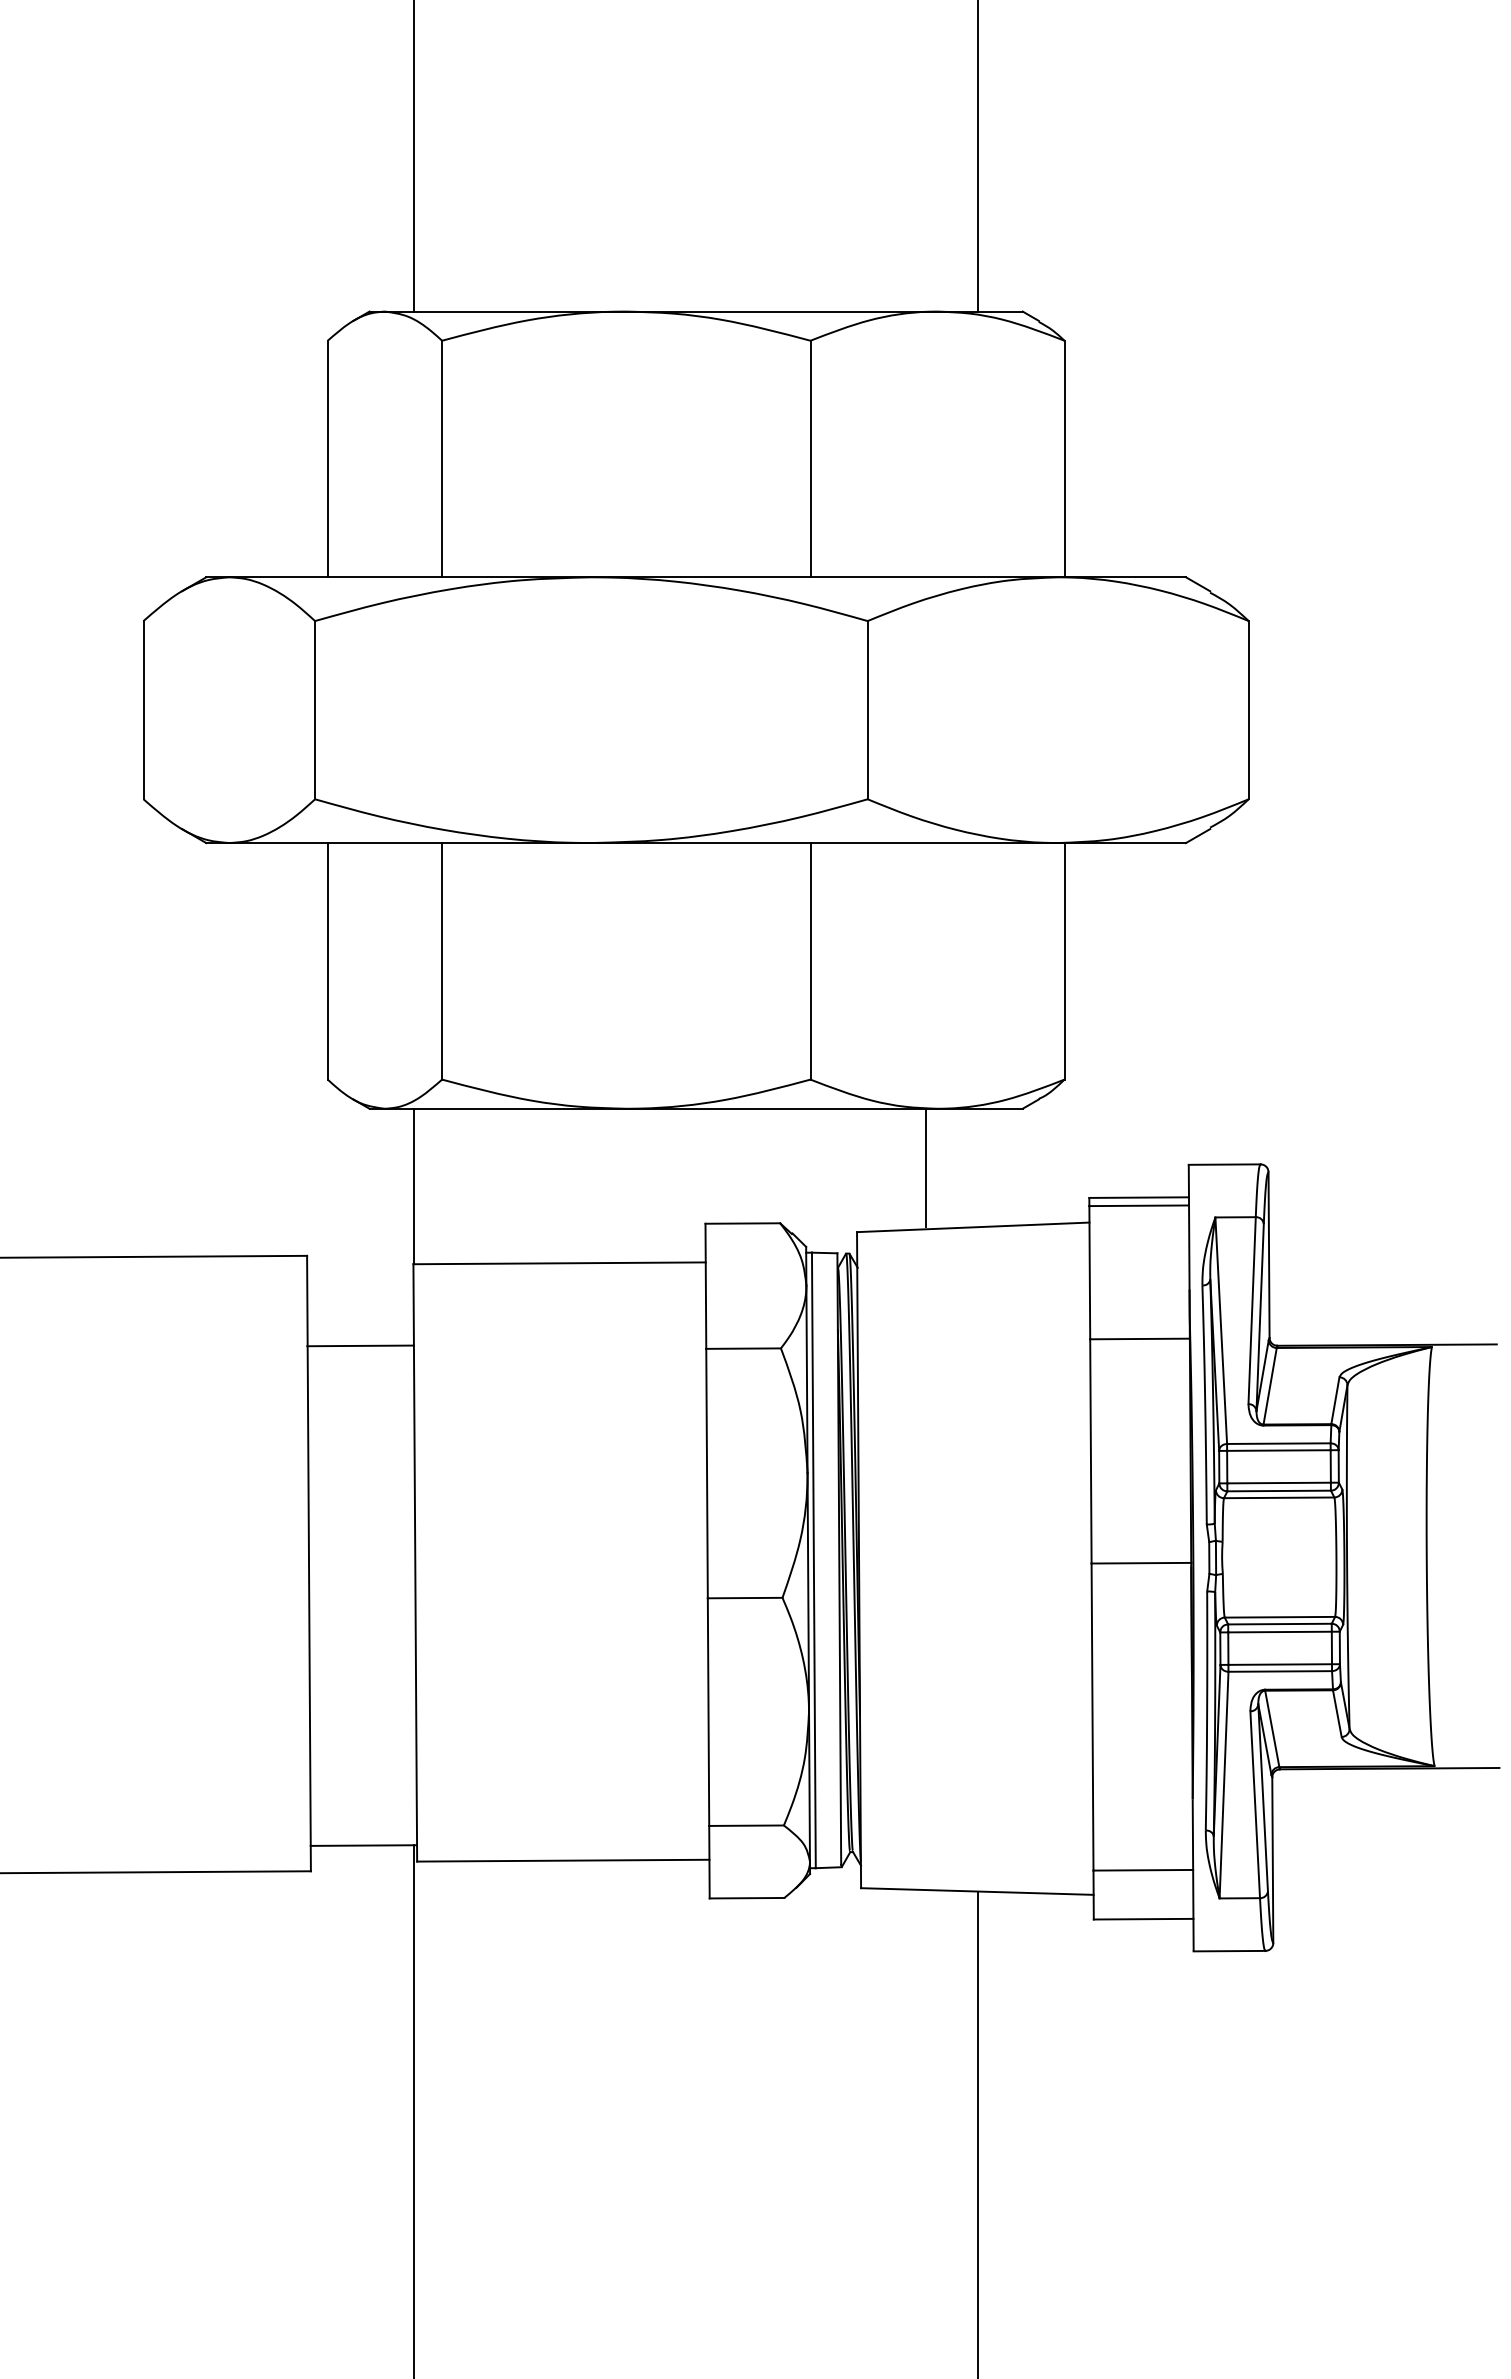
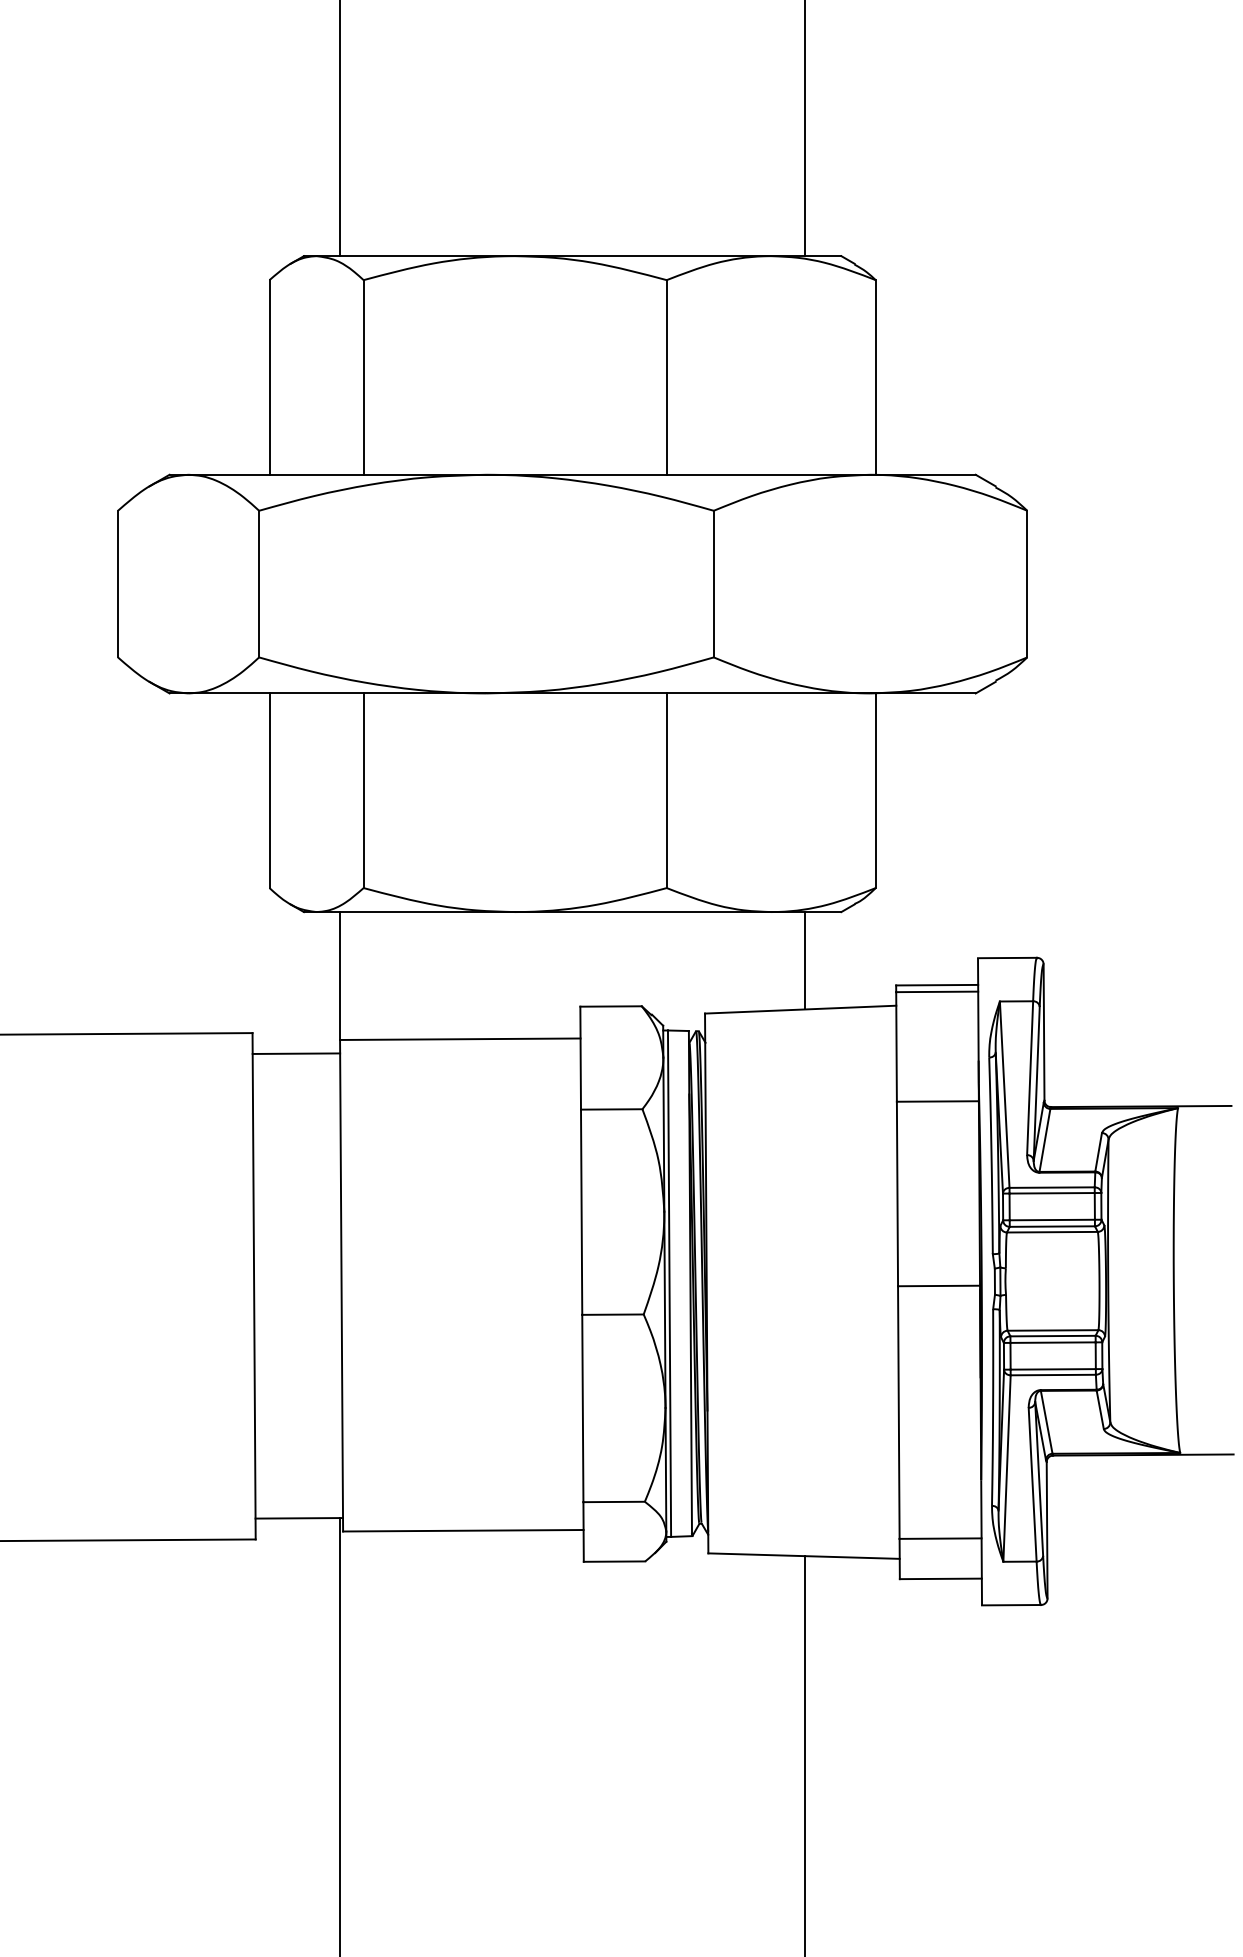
line: (926, 1167) -> (804, 960), moved
line: (360, 1345) -> (296, 1053), moved

